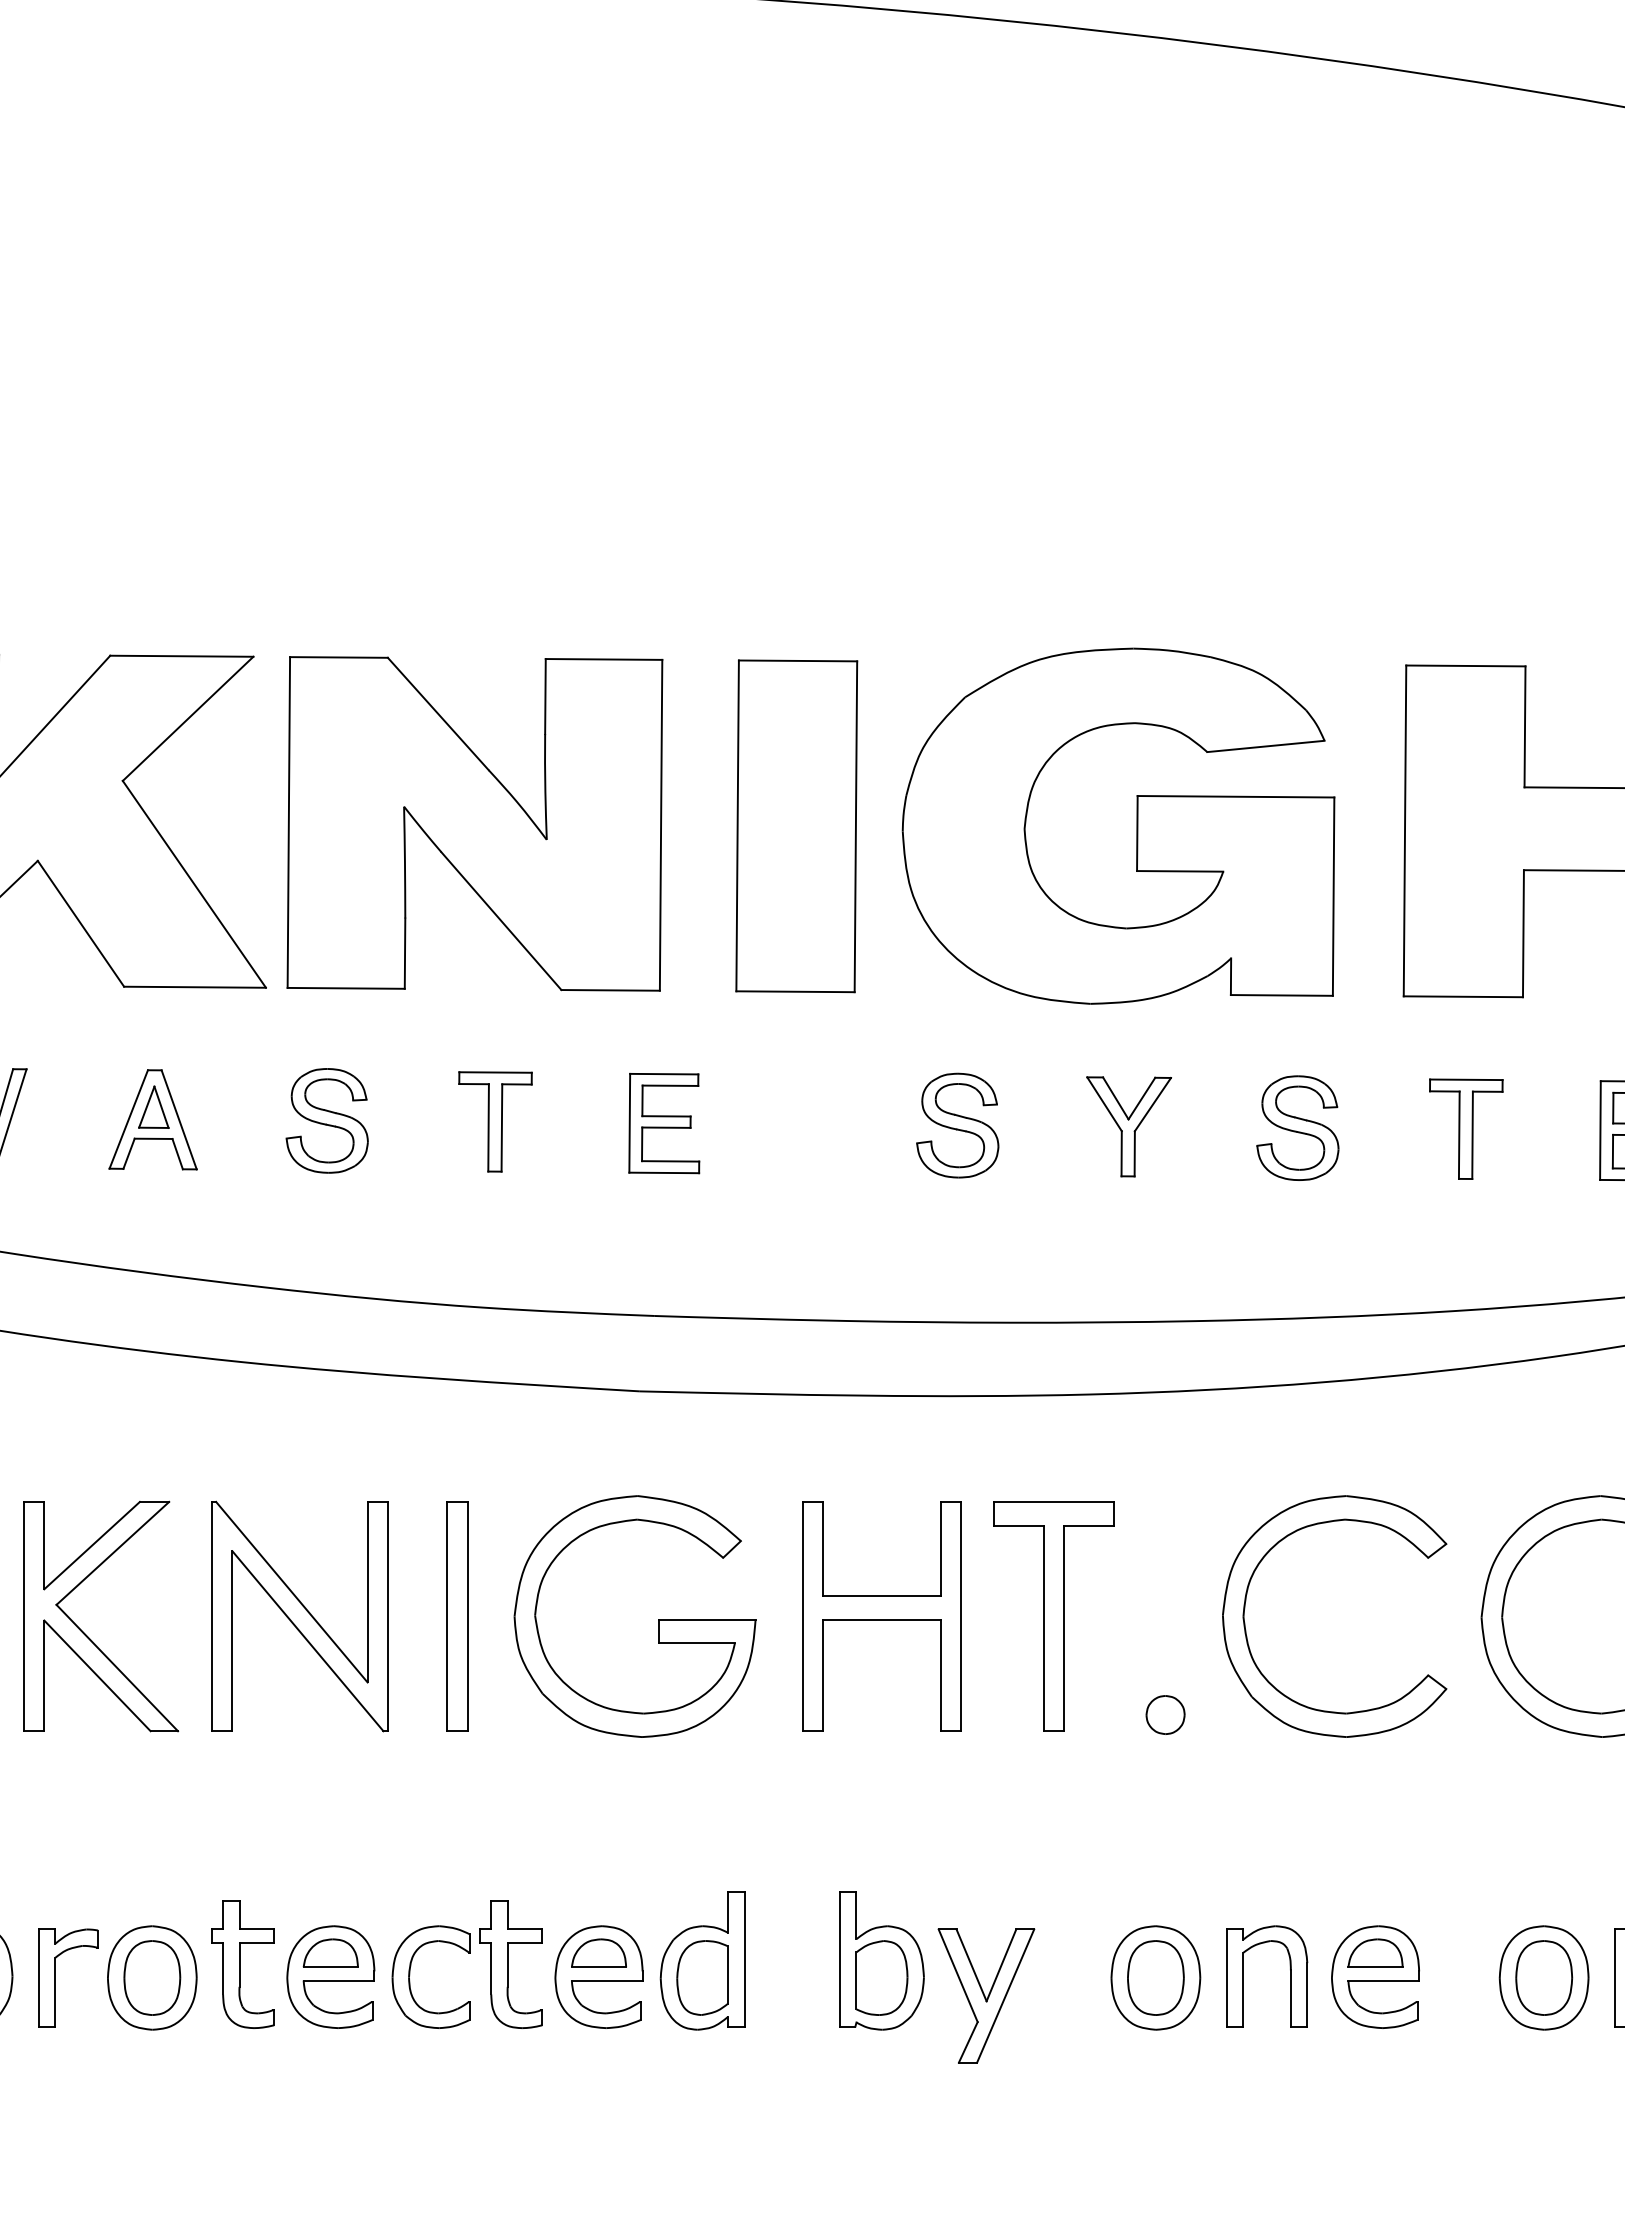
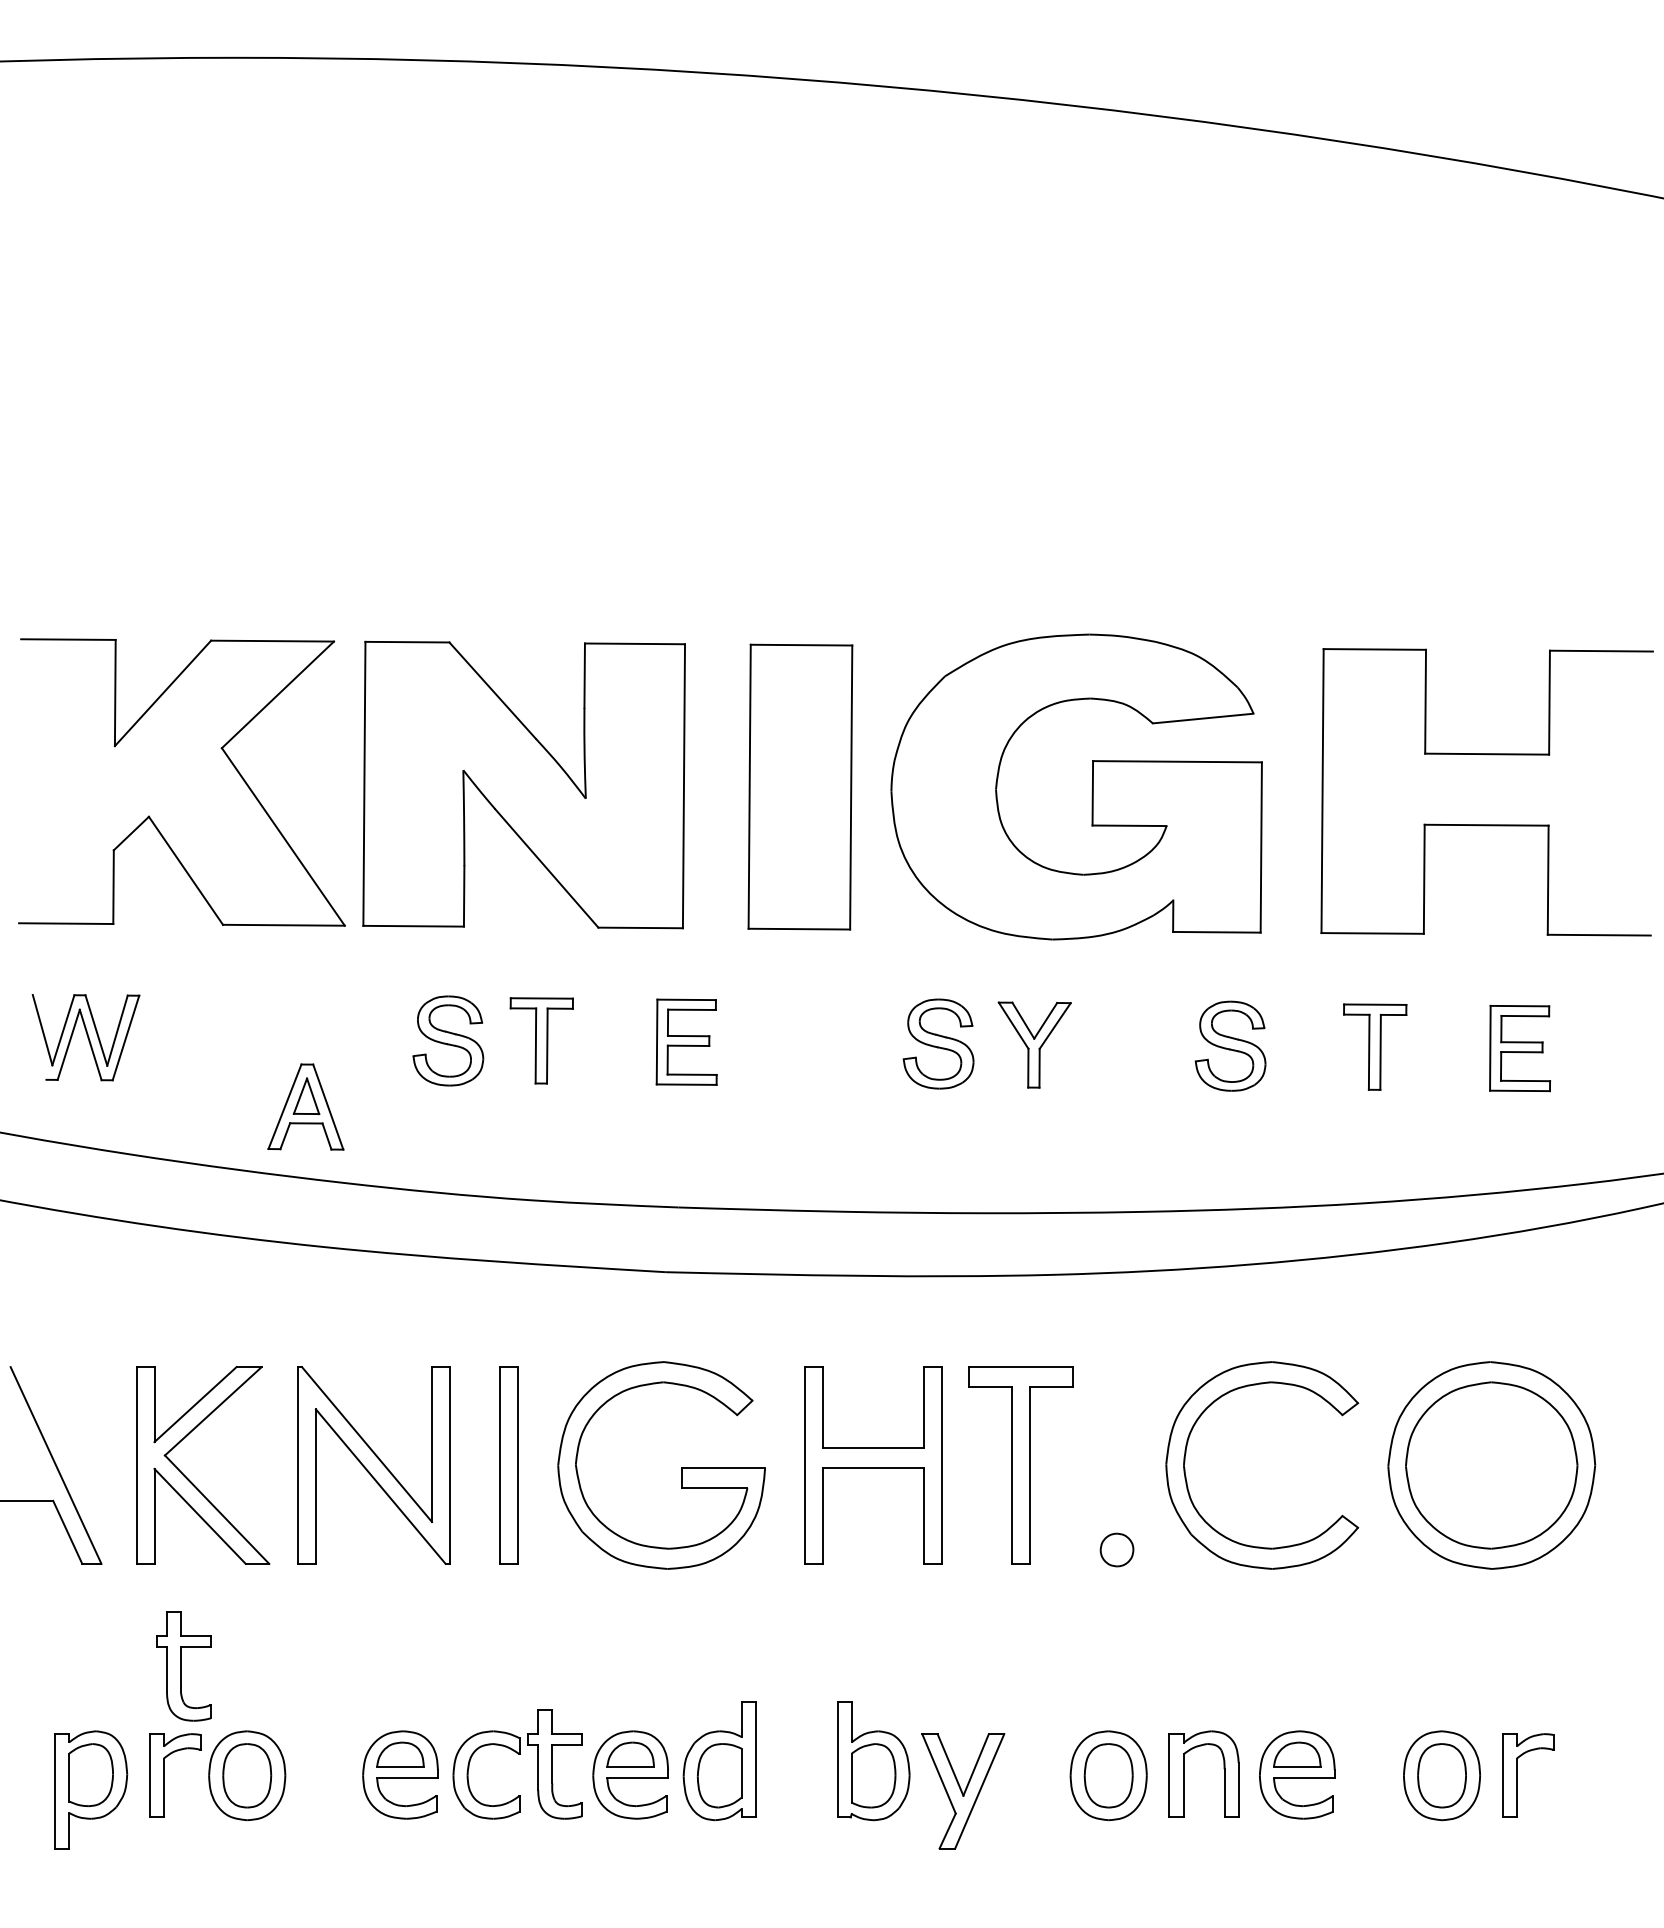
part: (152, 1119) -> (305, 1106), moved
part: (327, 1120) -> (448, 1040), moved
part: (1128, 1126) -> (1034, 1044), moved
part: (242, 1964) -> (183, 1666), moved

